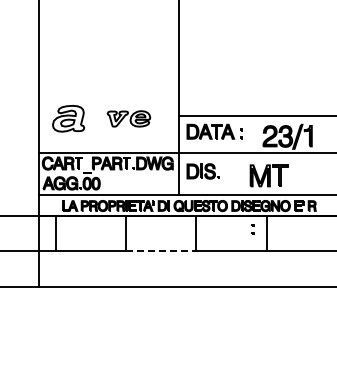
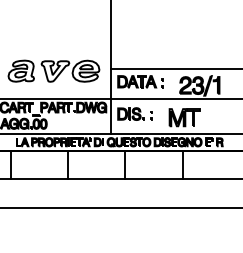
part: (128, 118) -> (70, 70), size x1.67
part: (252, 229) -> (151, 115), moved
line: (161, 251) -> (97, 179), dashed -> solid

